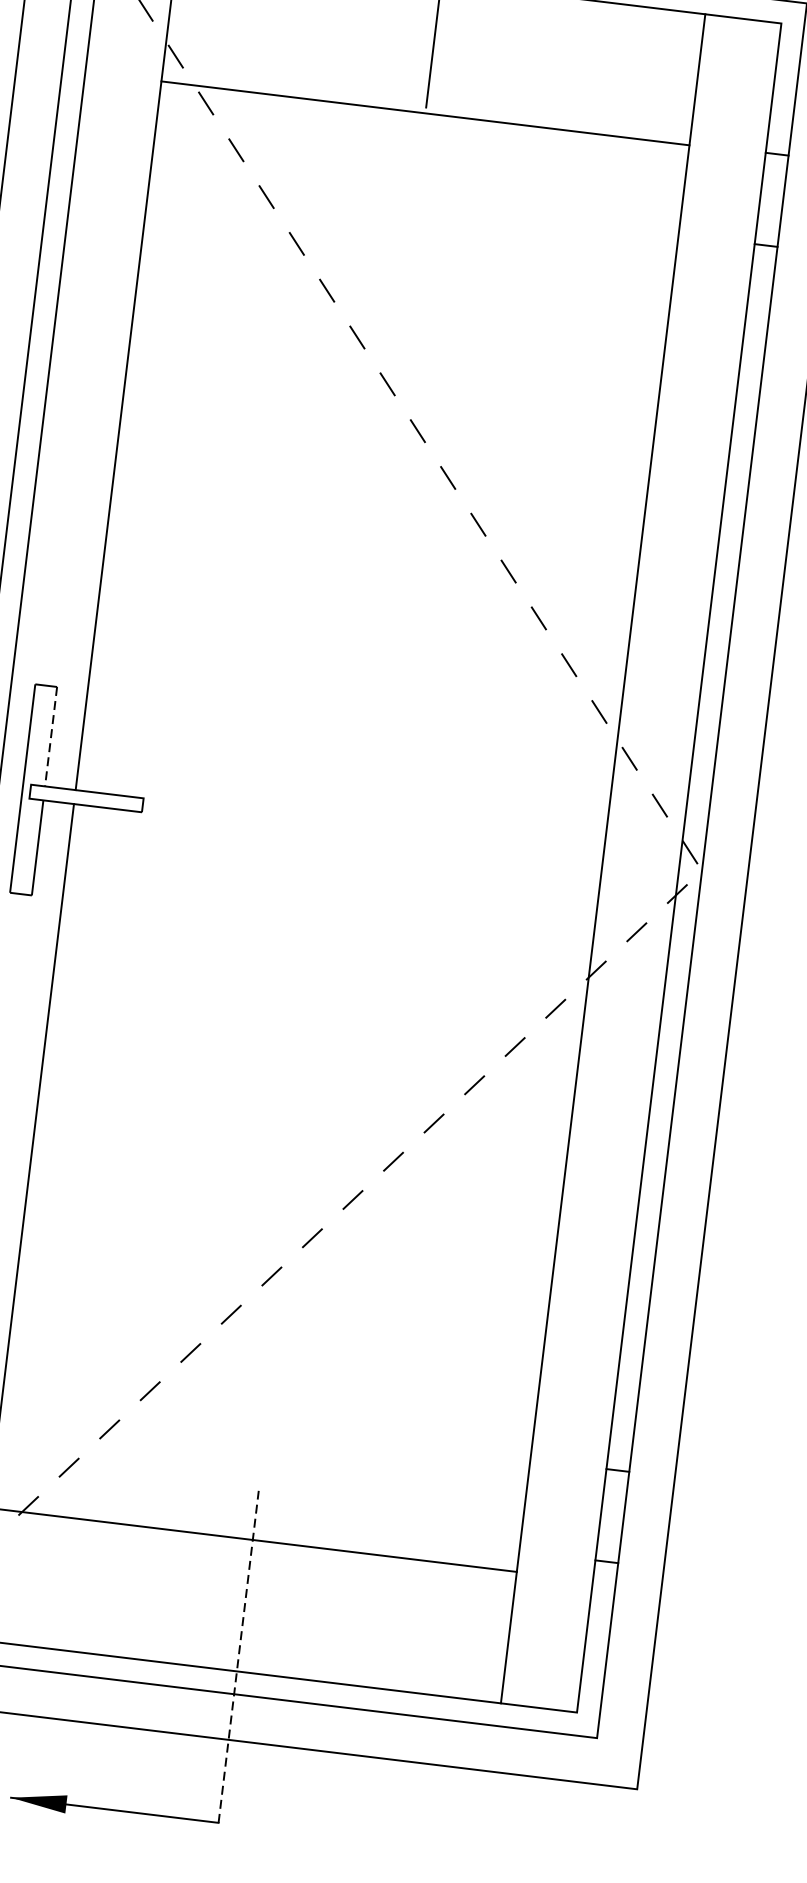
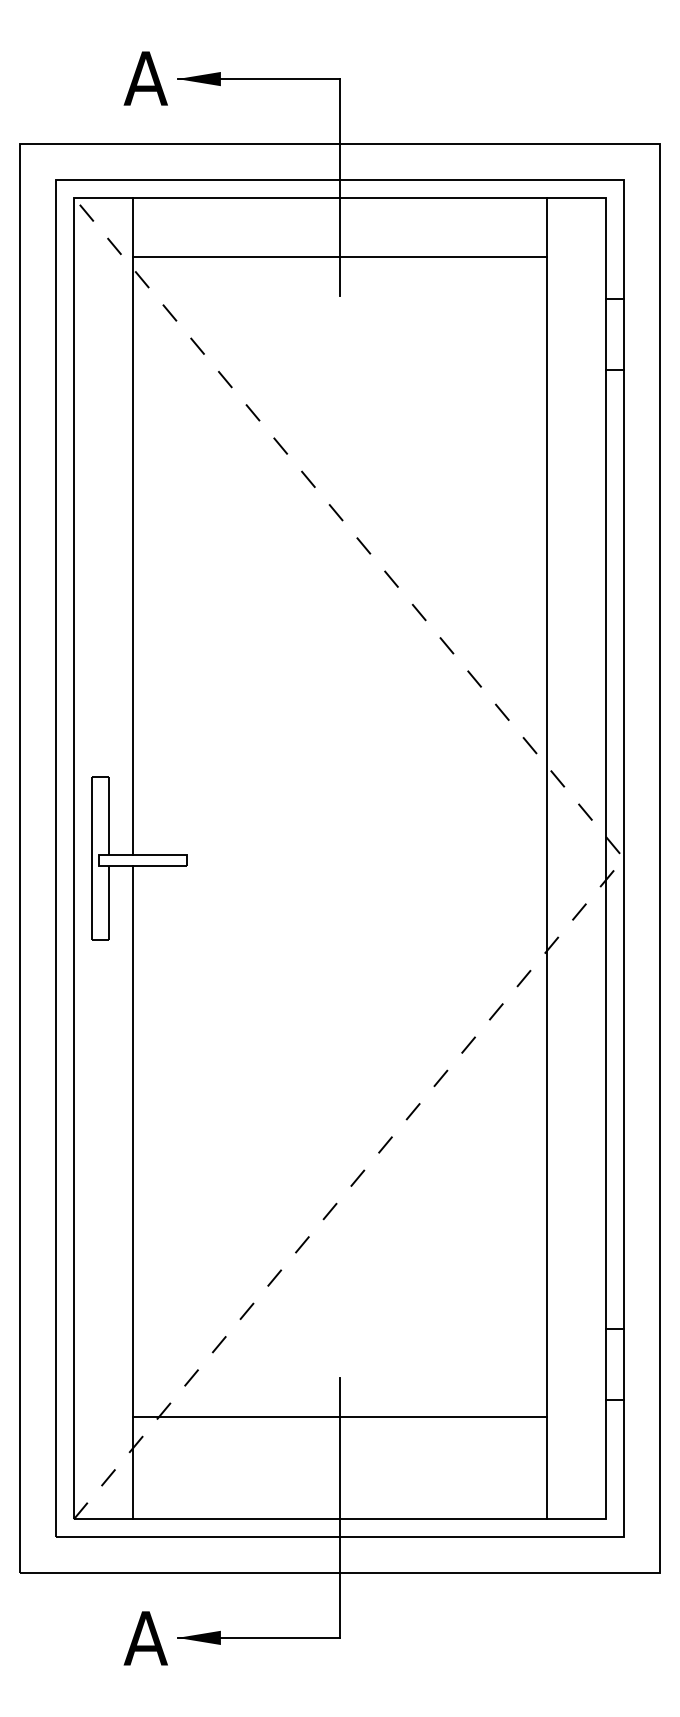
line: (424, 113) -> (339, 257), moved
line: (51, 736) -> (109, 815), dashed -> solid
line: (237, 1657) -> (339, 1508), dashed -> solid

